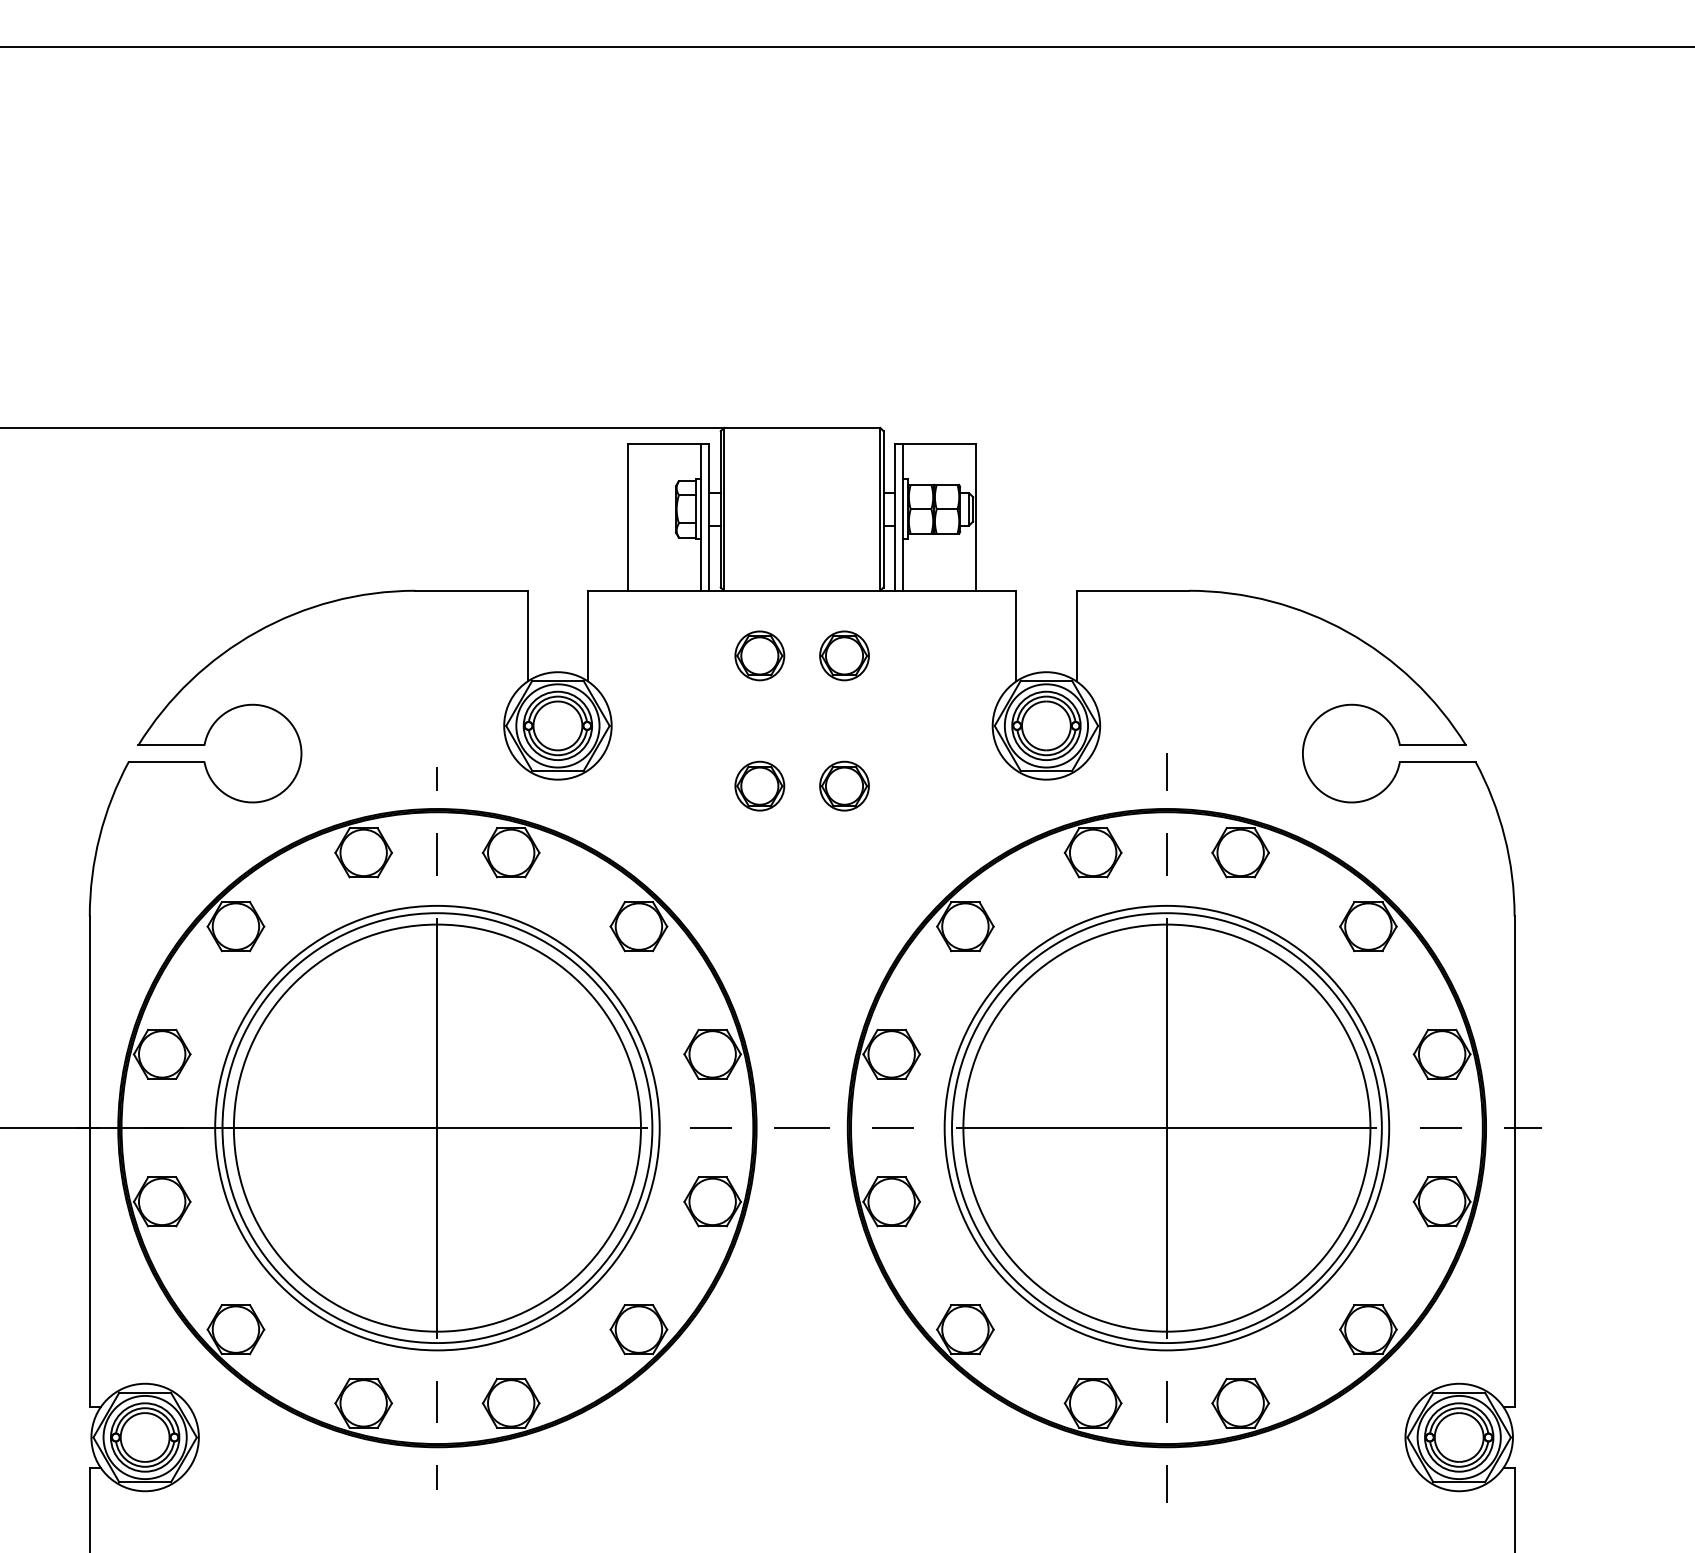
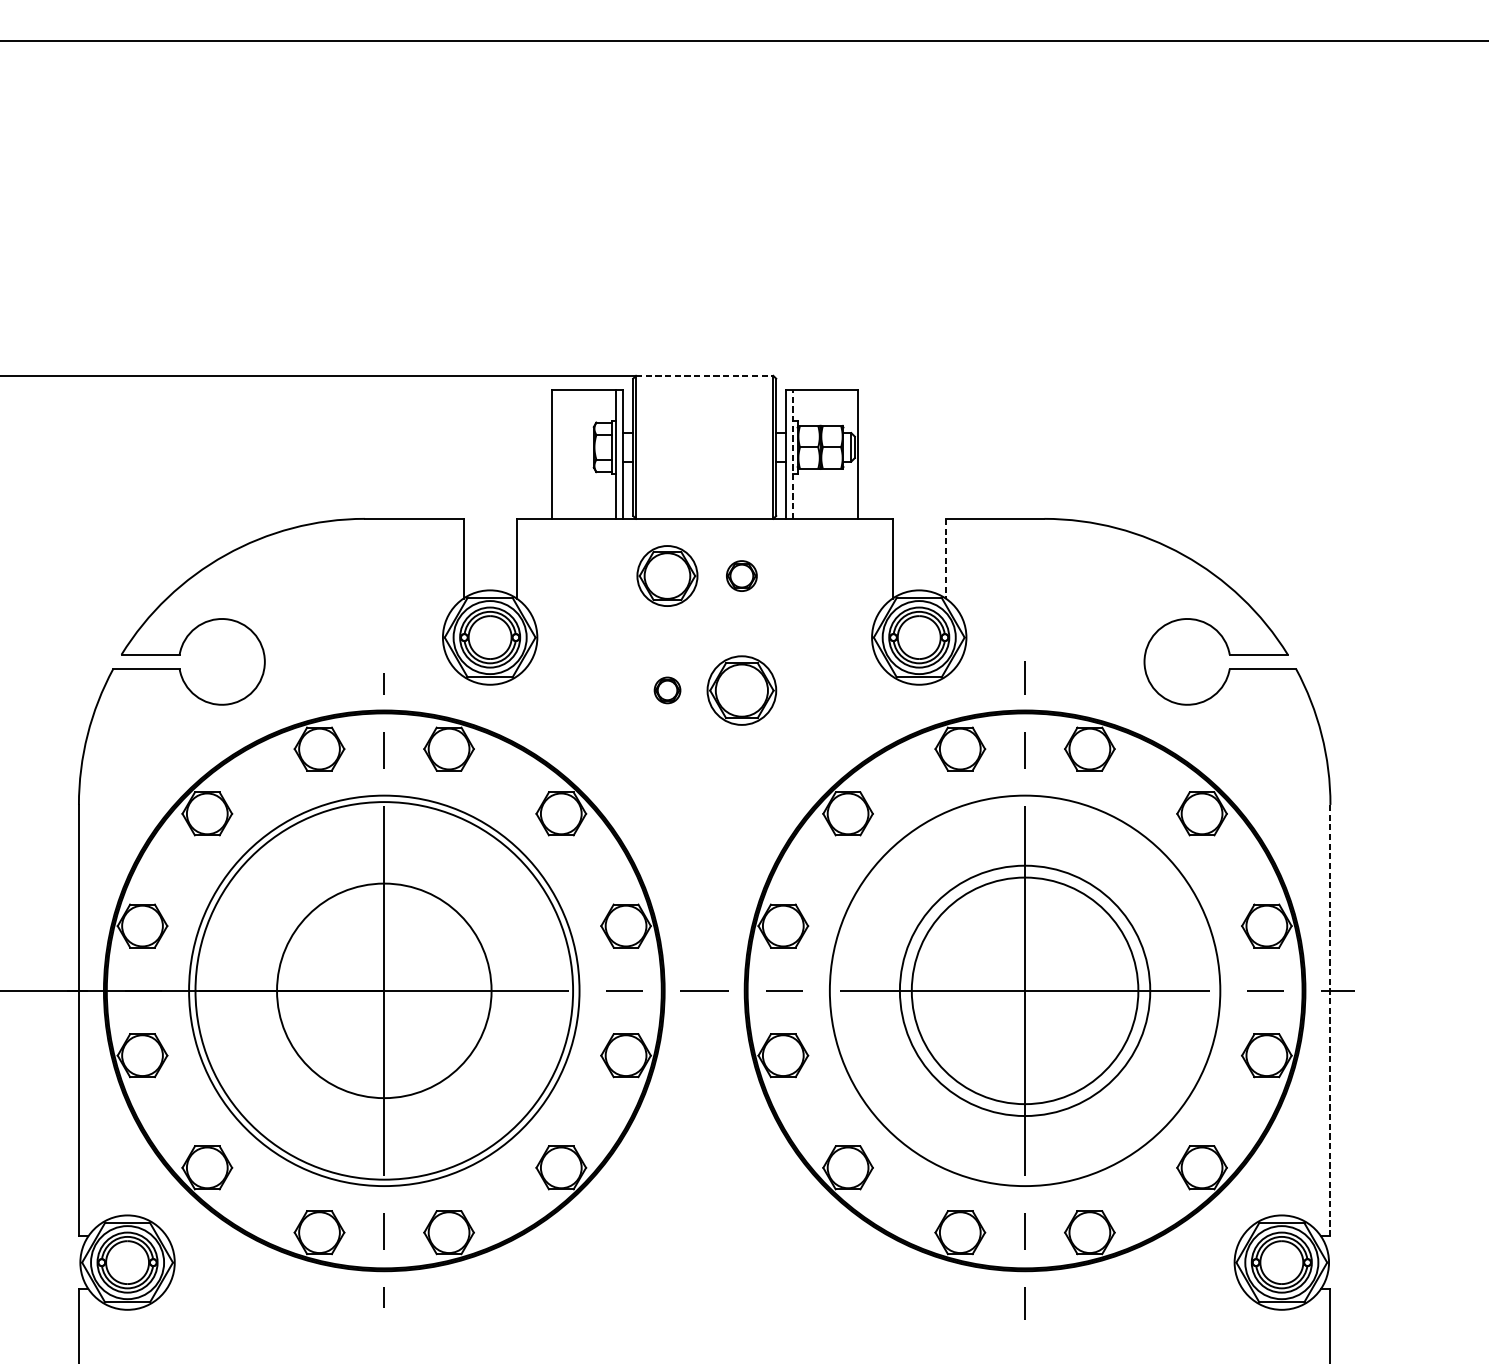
line: (802, 427) -> (704, 375), solid -> dashed
line: (903, 517) -> (793, 454), solid -> dashed
line: (1076, 636) -> (945, 559), solid -> dashed
part: (759, 655) -> (667, 575), size x1.4
part: (844, 655) -> (741, 575), size x0.7
part: (759, 785) -> (667, 689), size x0.6
part: (844, 785) -> (741, 689), size x1.6
circle: (436, 1127) -> (383, 990), size x0.6
circle: (1166, 1127) -> (1024, 990), size x0.7
circle: (1166, 1128) -> (1024, 991), size x0.6
line: (1514, 1161) -> (1330, 1020), solid -> dashed

